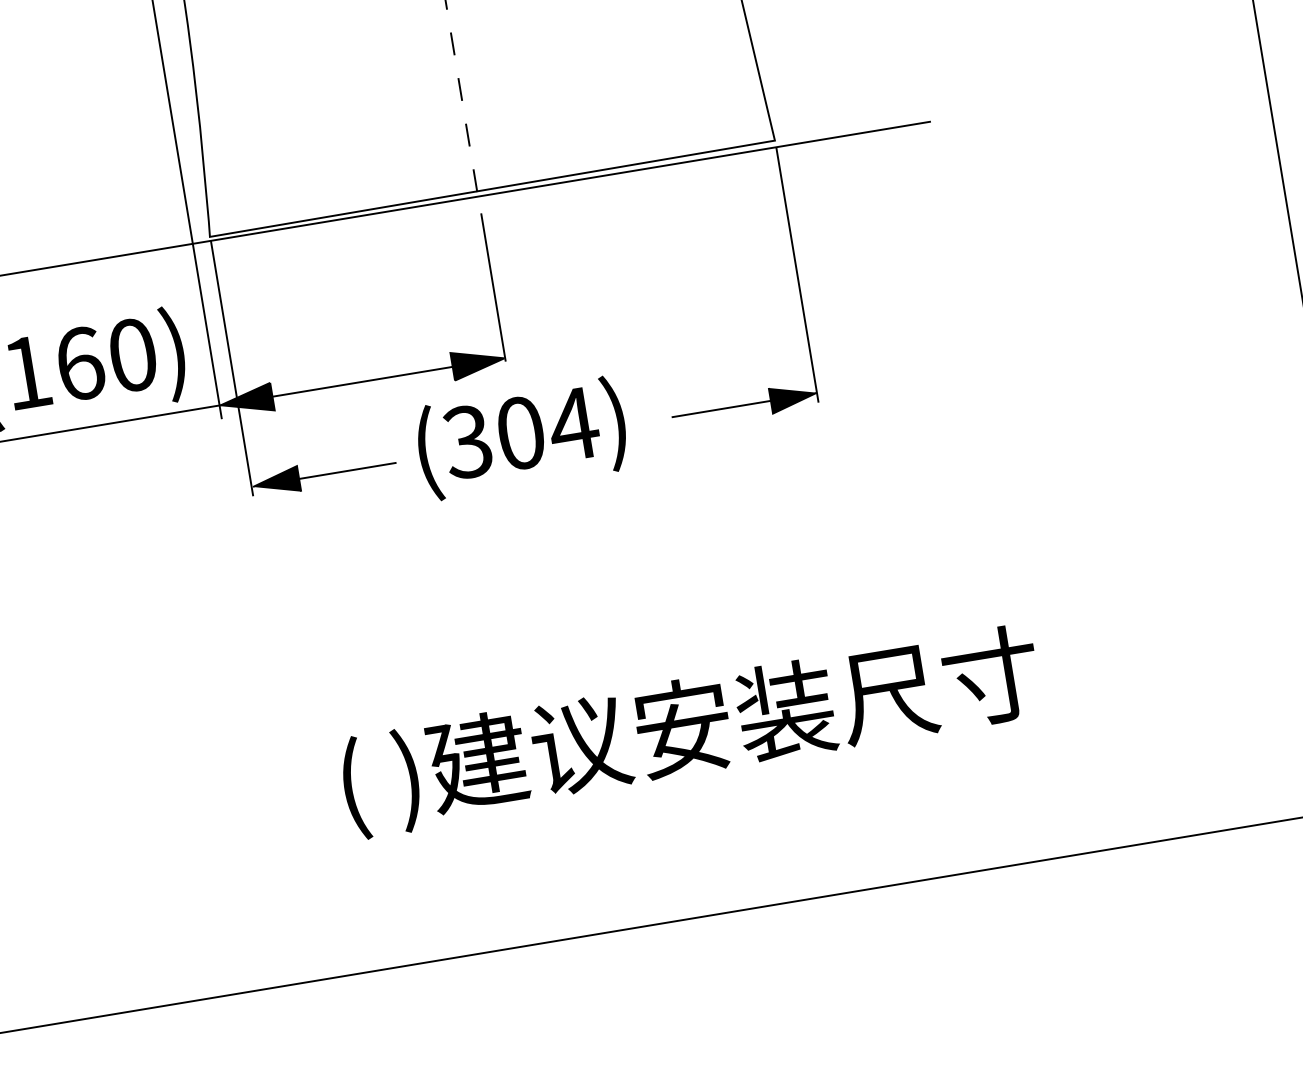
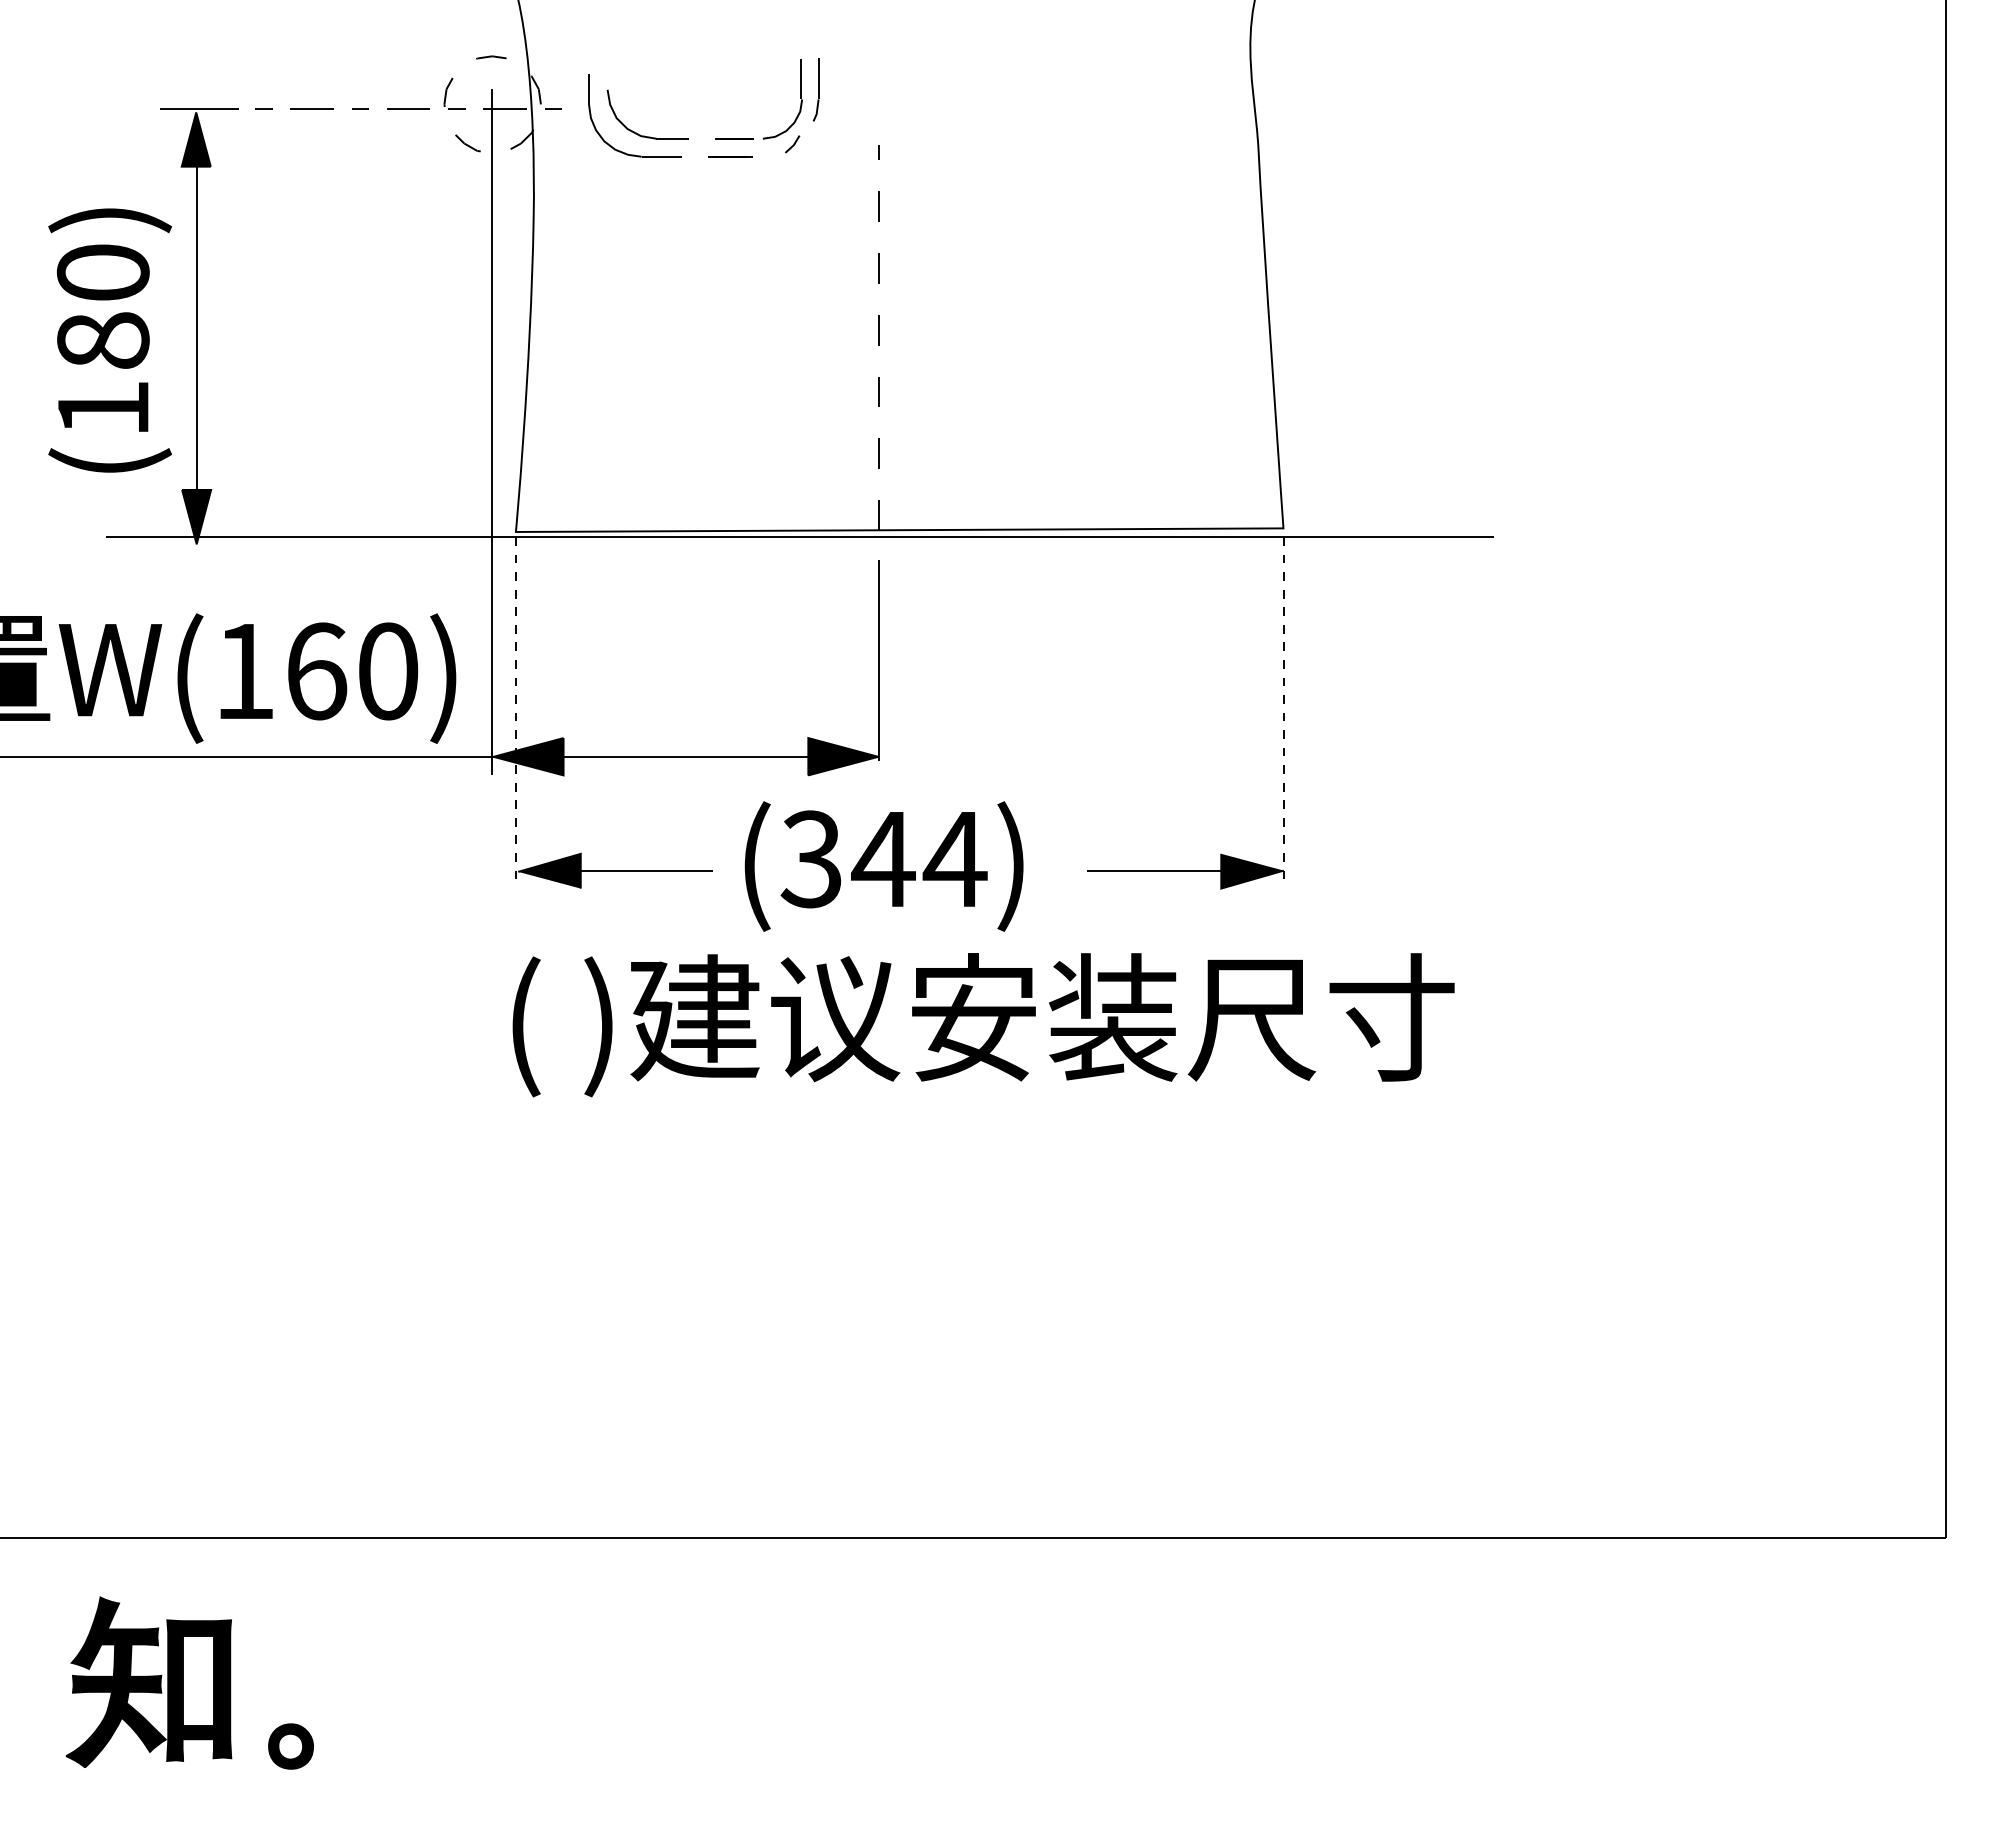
line: (797, 275) -> (1283, 711), solid -> dashed
line: (232, 369) -> (516, 711), solid -> dashed
text: (520, 433) -> (883, 859), (304) -> (344)
text: (691, 732) -> (983, 1025), moved

